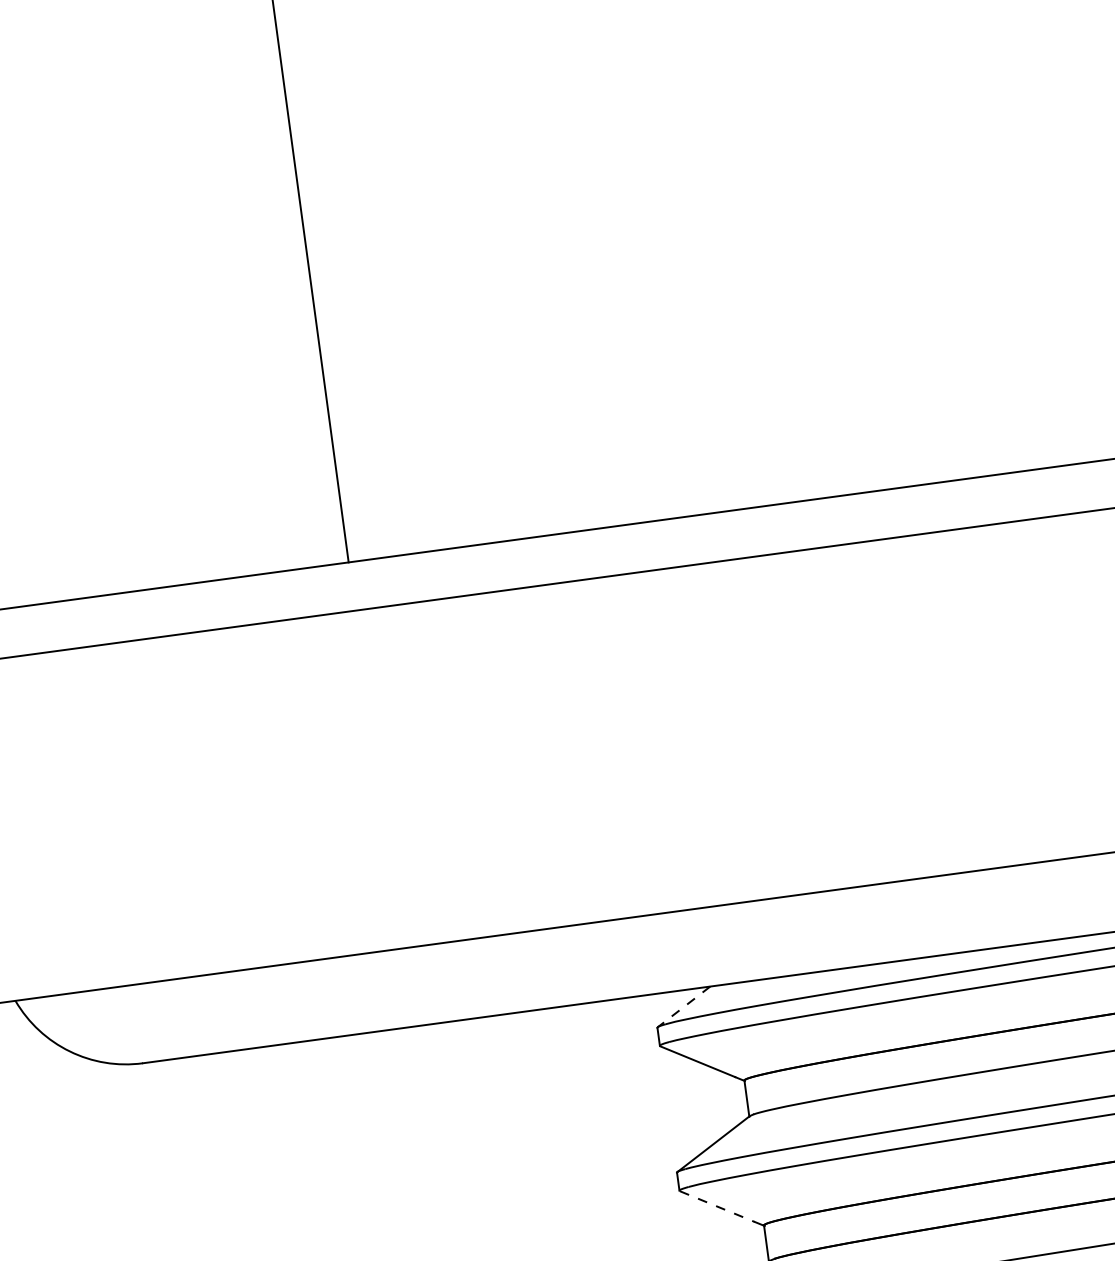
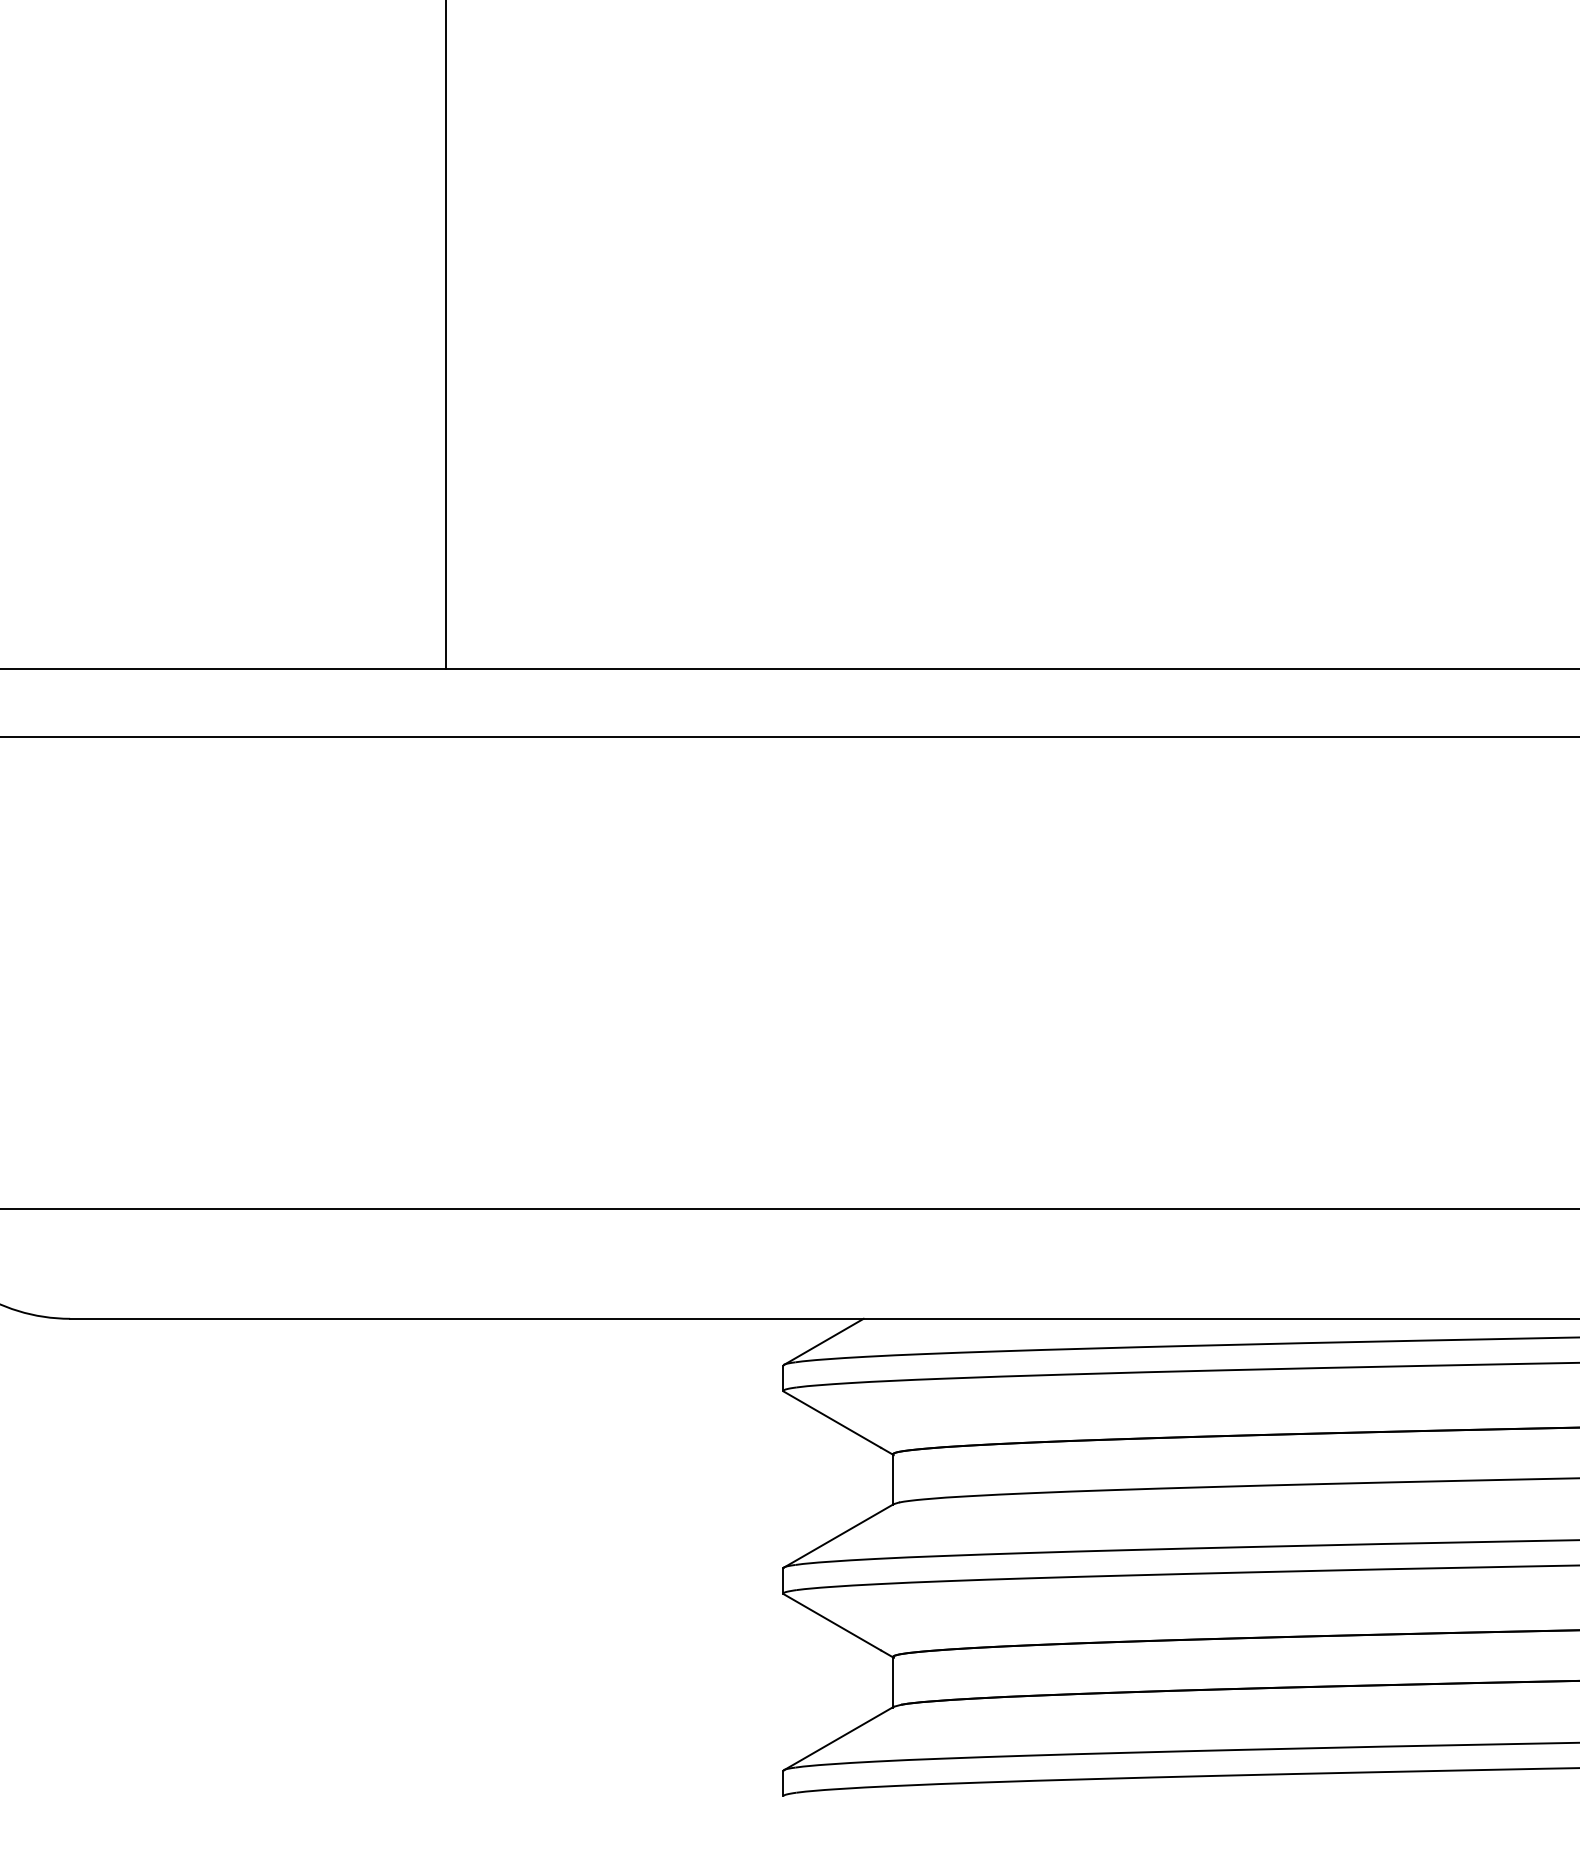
line: (683, 1006) -> (823, 1341), dashed -> solid
line: (718, 1206) -> (833, 1622), dashed -> solid

